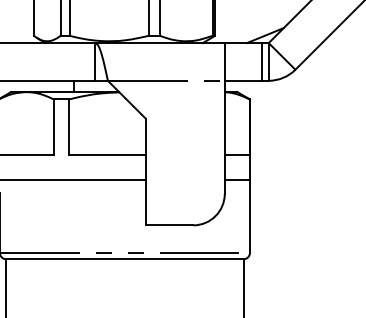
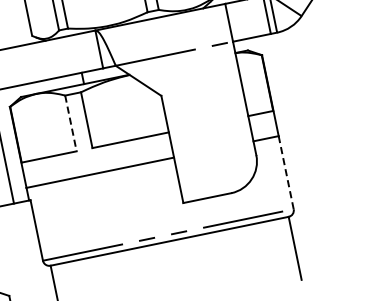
line: (53, 127) -> (70, 123), solid -> dashed
line: (249, 216) -> (285, 172), solid -> dashed

